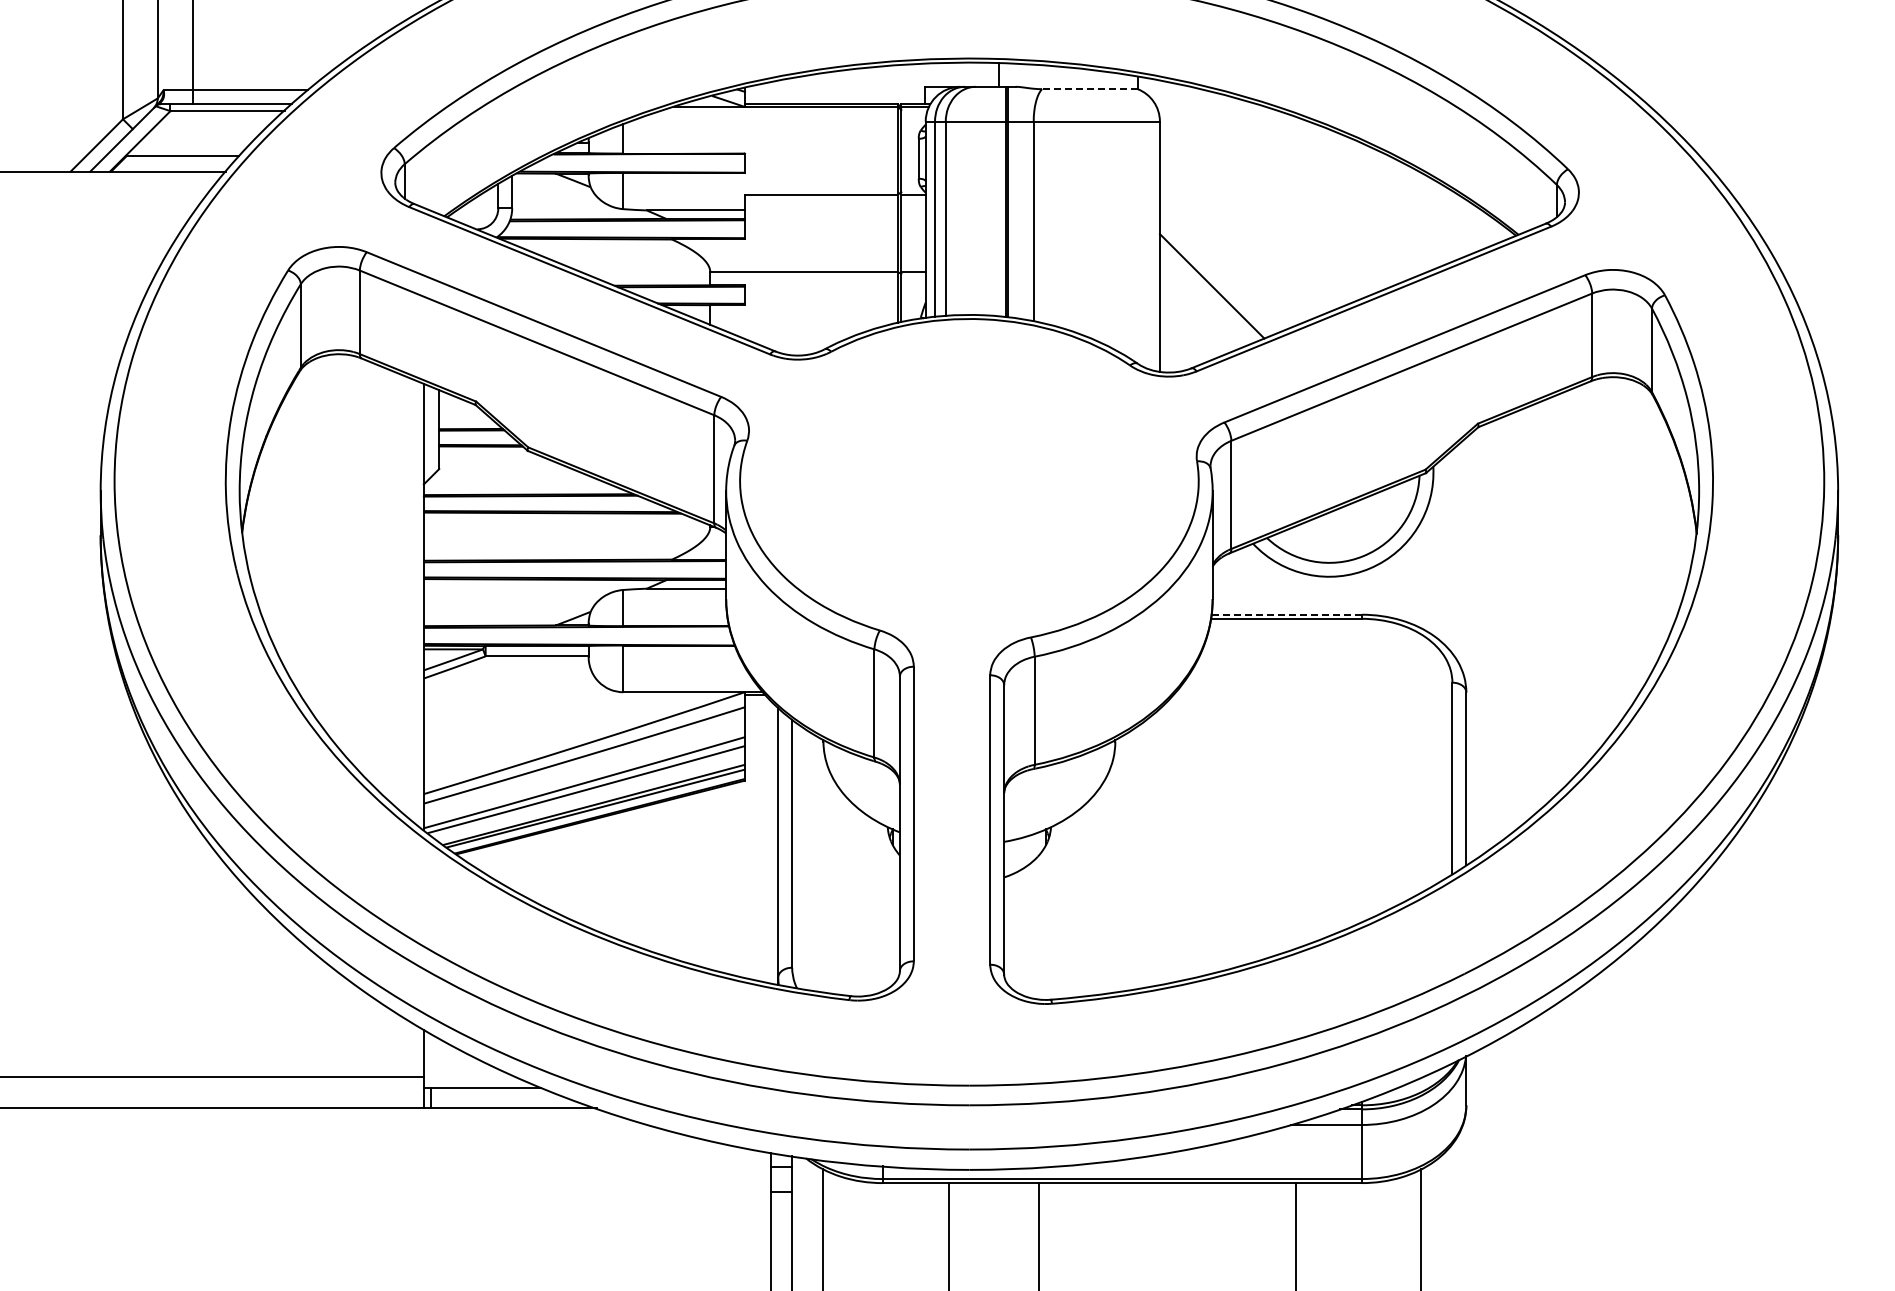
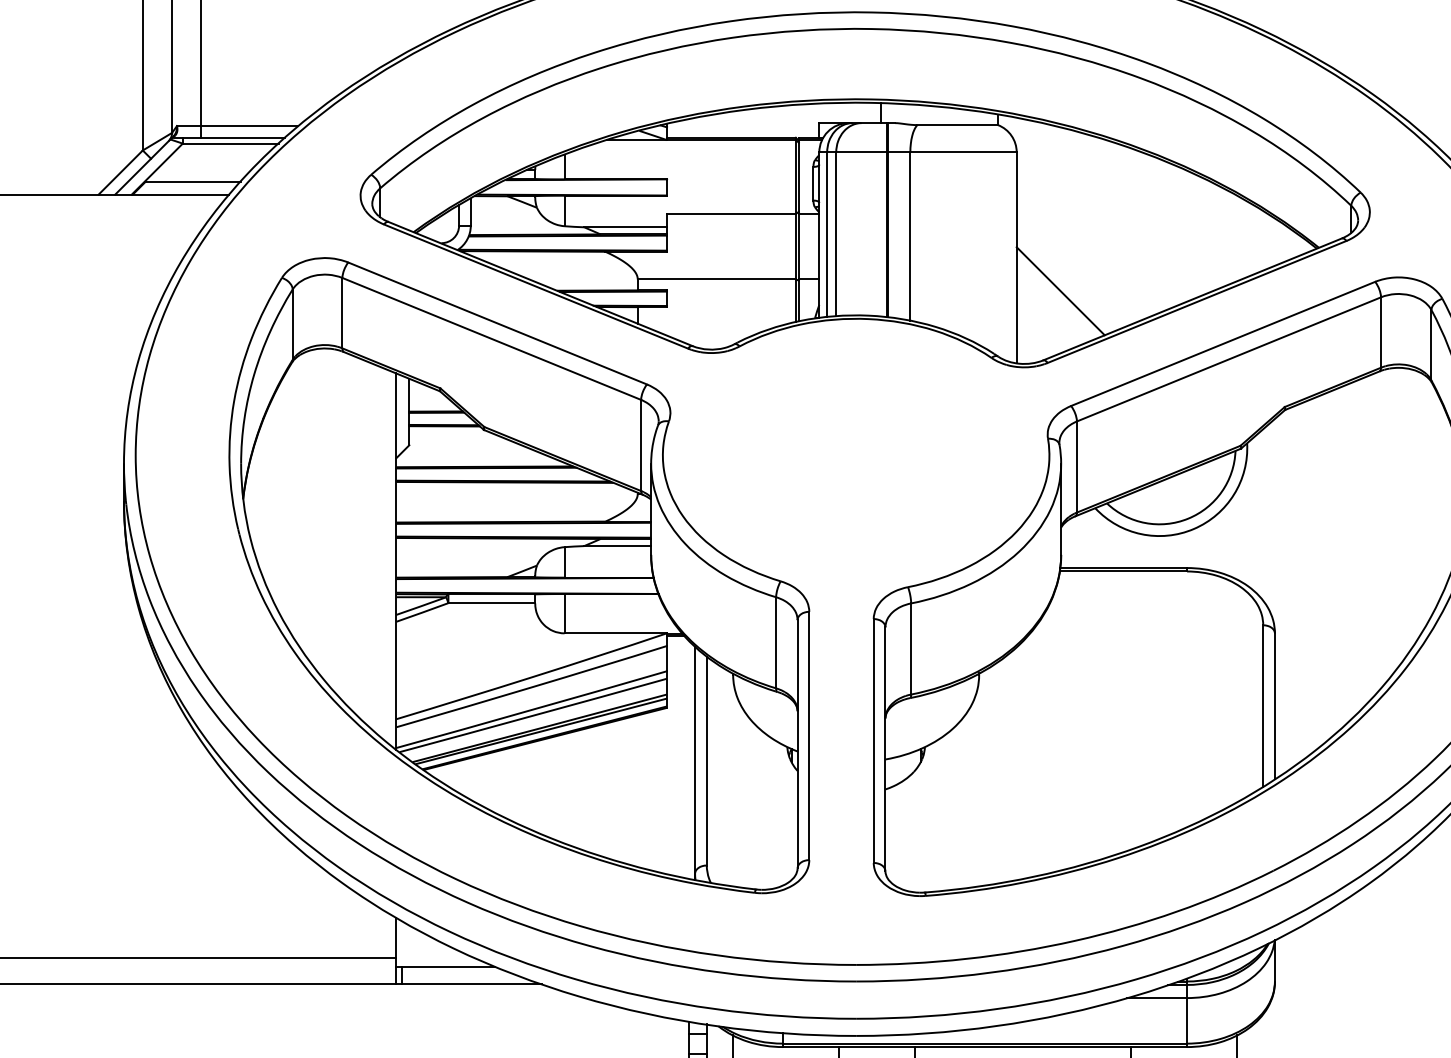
line: (1089, 89) -> (957, 125), dashed -> solid
line: (1286, 614) -> (1123, 567), dashed -> solid

